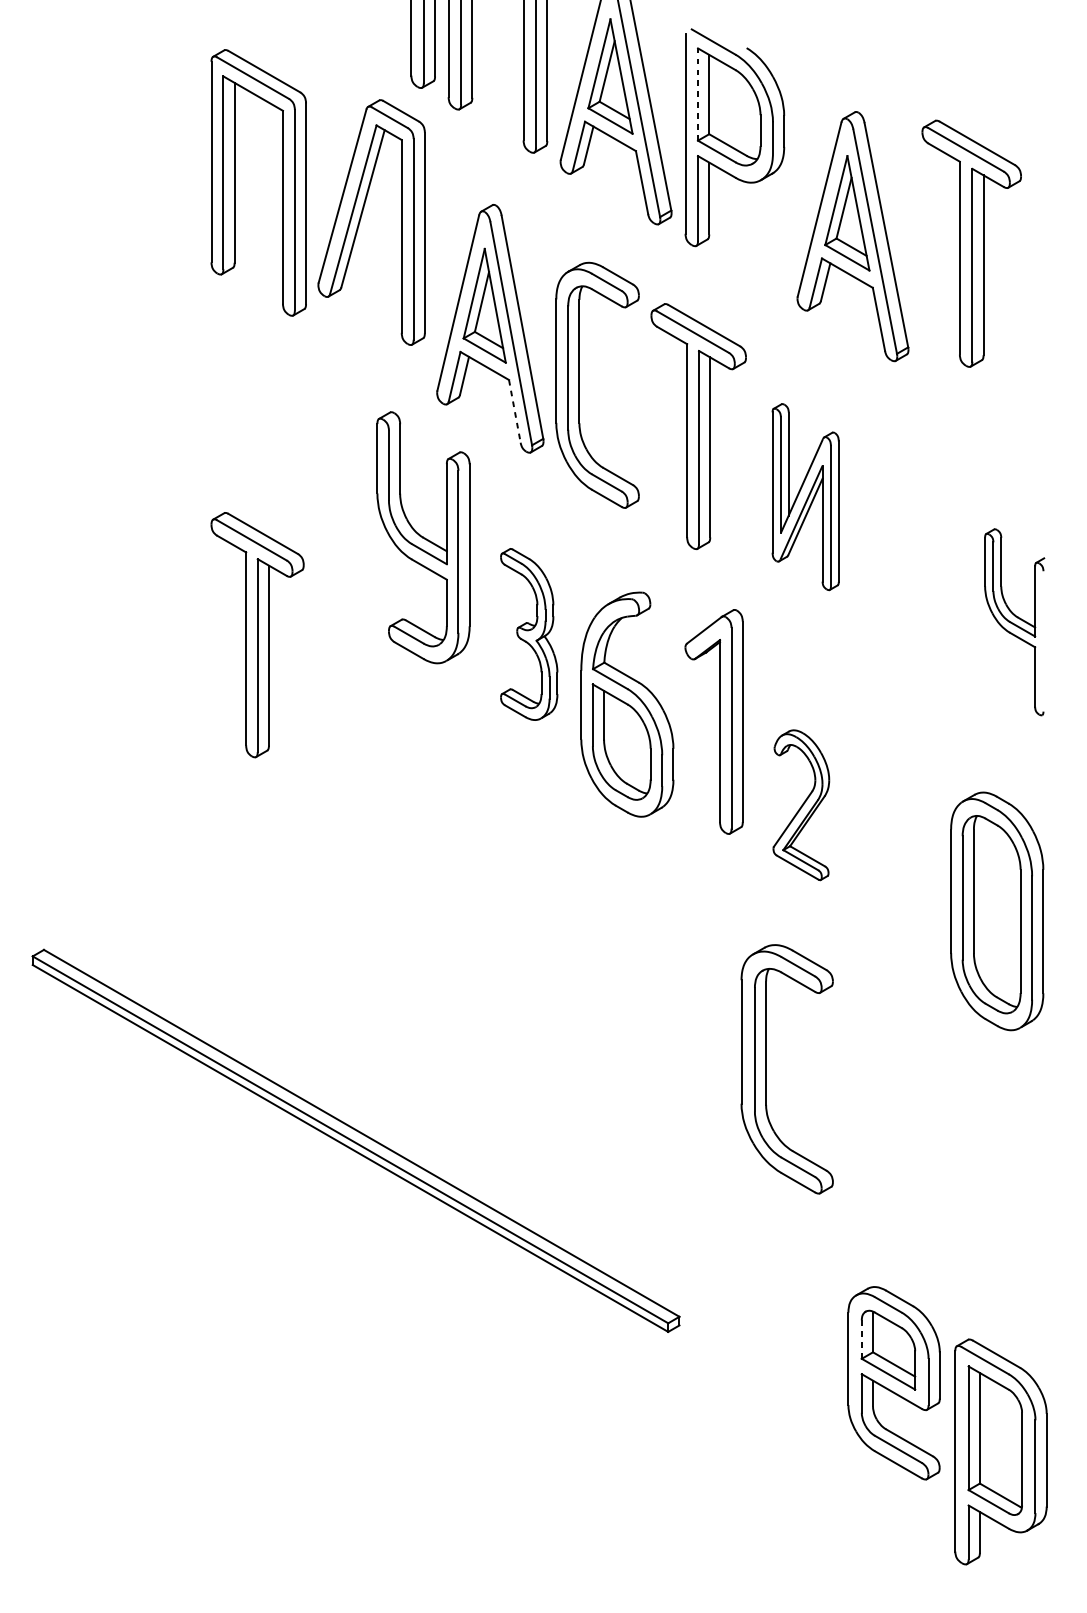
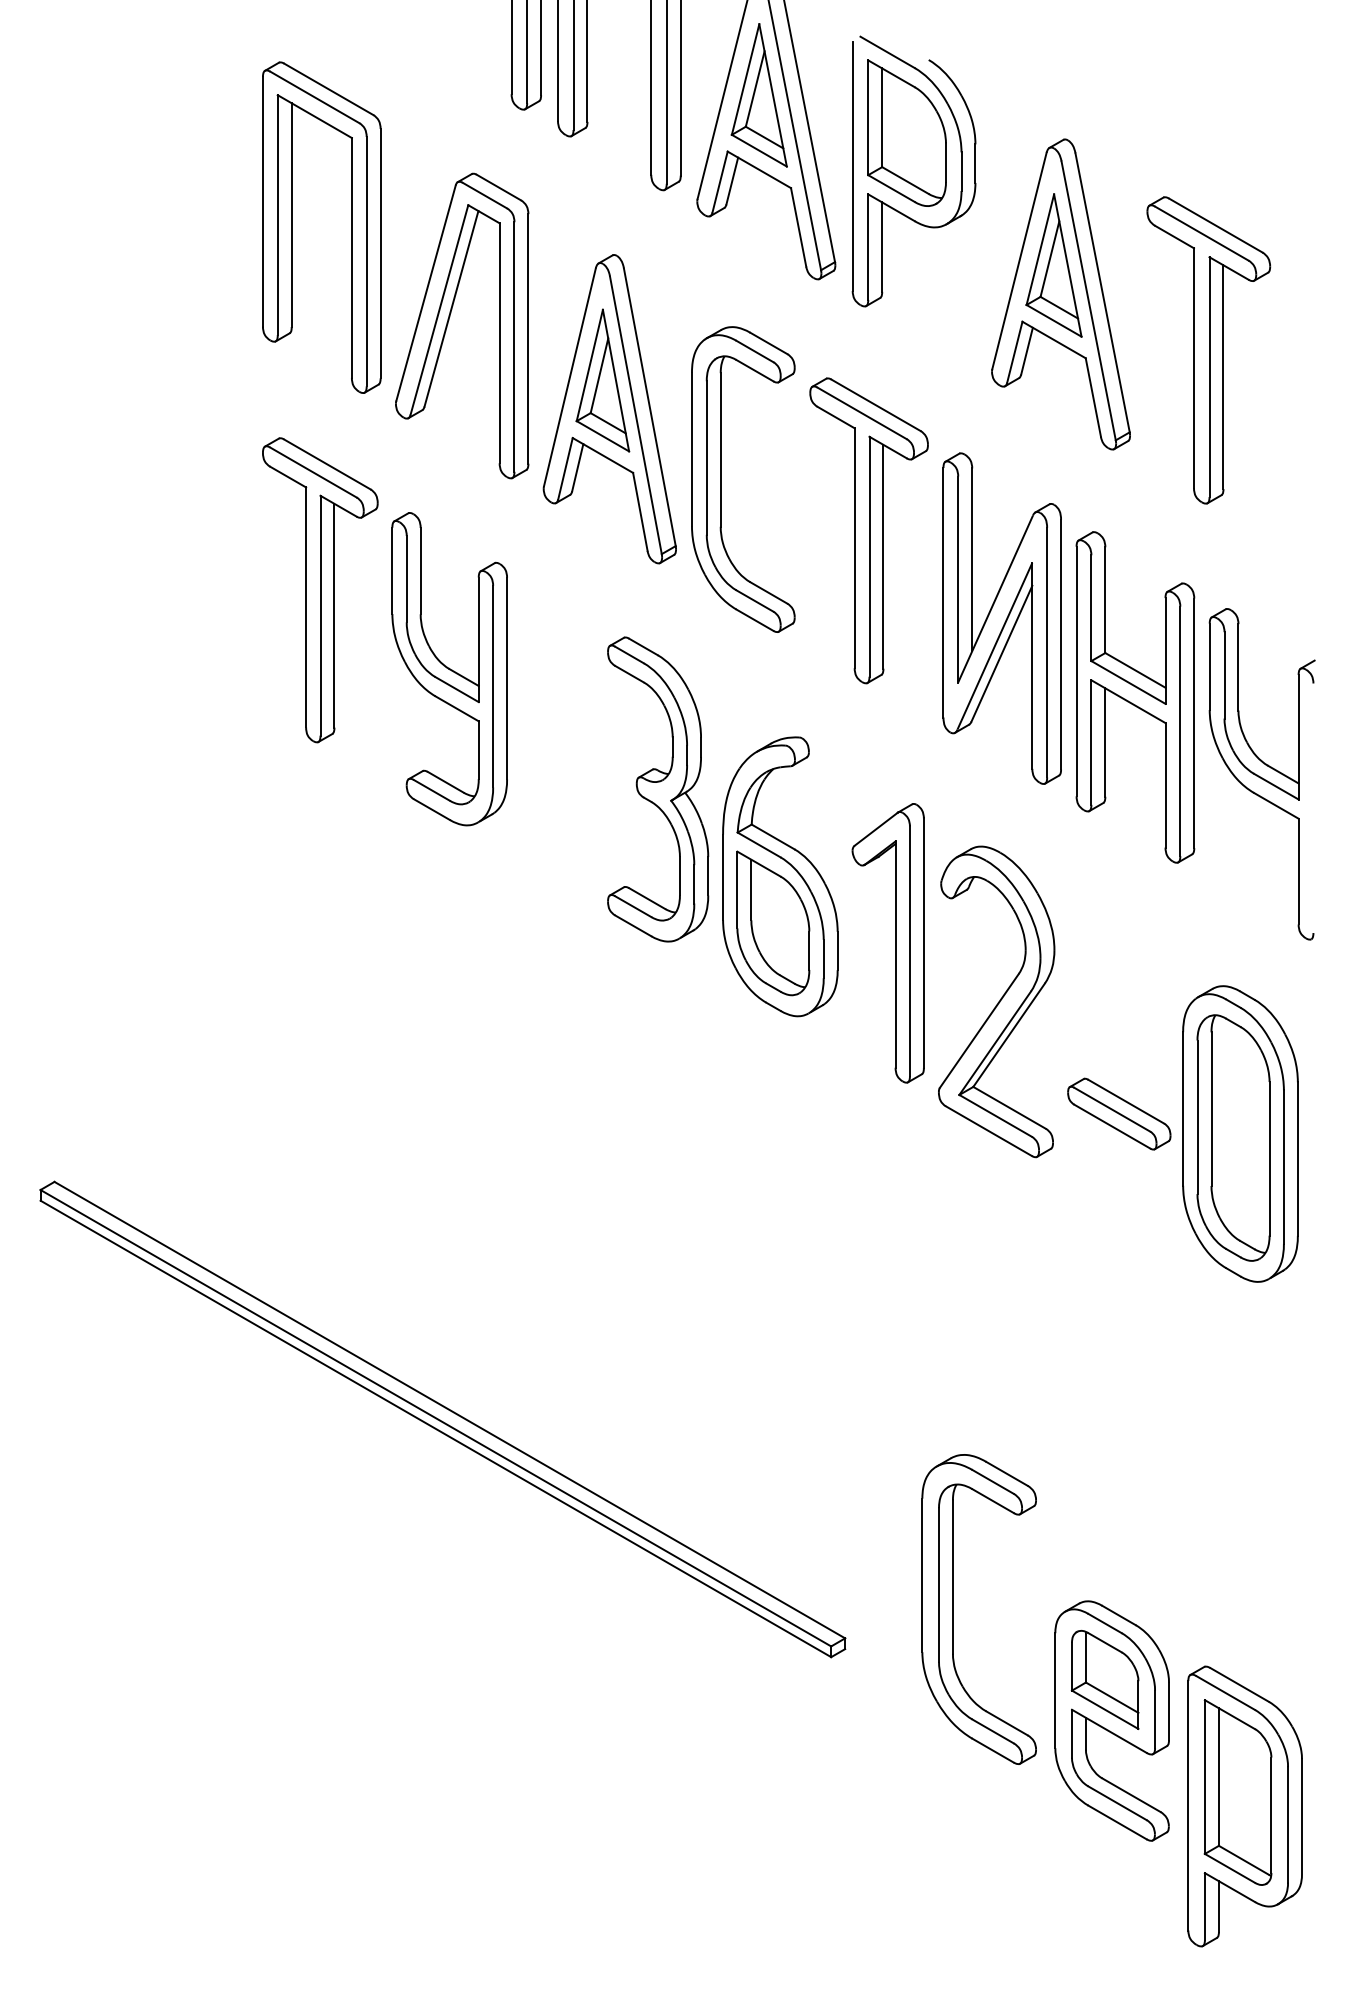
line: (698, 94) -> (868, 117), dashed -> solid
part: (361, 218) -> (449, 320), moved
part: (971, 243) -> (1208, 350), moved
line: (514, 411) -> (640, 511), dashed -> solid
part: (805, 497) -> (1001, 618), size x1.43
part: (423, 538) -> (449, 669), moved
part: (912, 560) -> (1135, 697), added
part: (1014, 622) -> (1261, 774), size x1.43
part: (529, 634) -> (658, 789), size x1.43
part: (257, 635) -> (320, 590), moved
part: (719, 722) -> (895, 943), moved
part: (801, 804) -> (996, 1001), size x1.67
part: (899, 894) -> (1119, 1113), added
part: (766, 1069) -> (953, 1609), moved
line: (862, 1339) -> (1072, 1666), dashed -> solid

